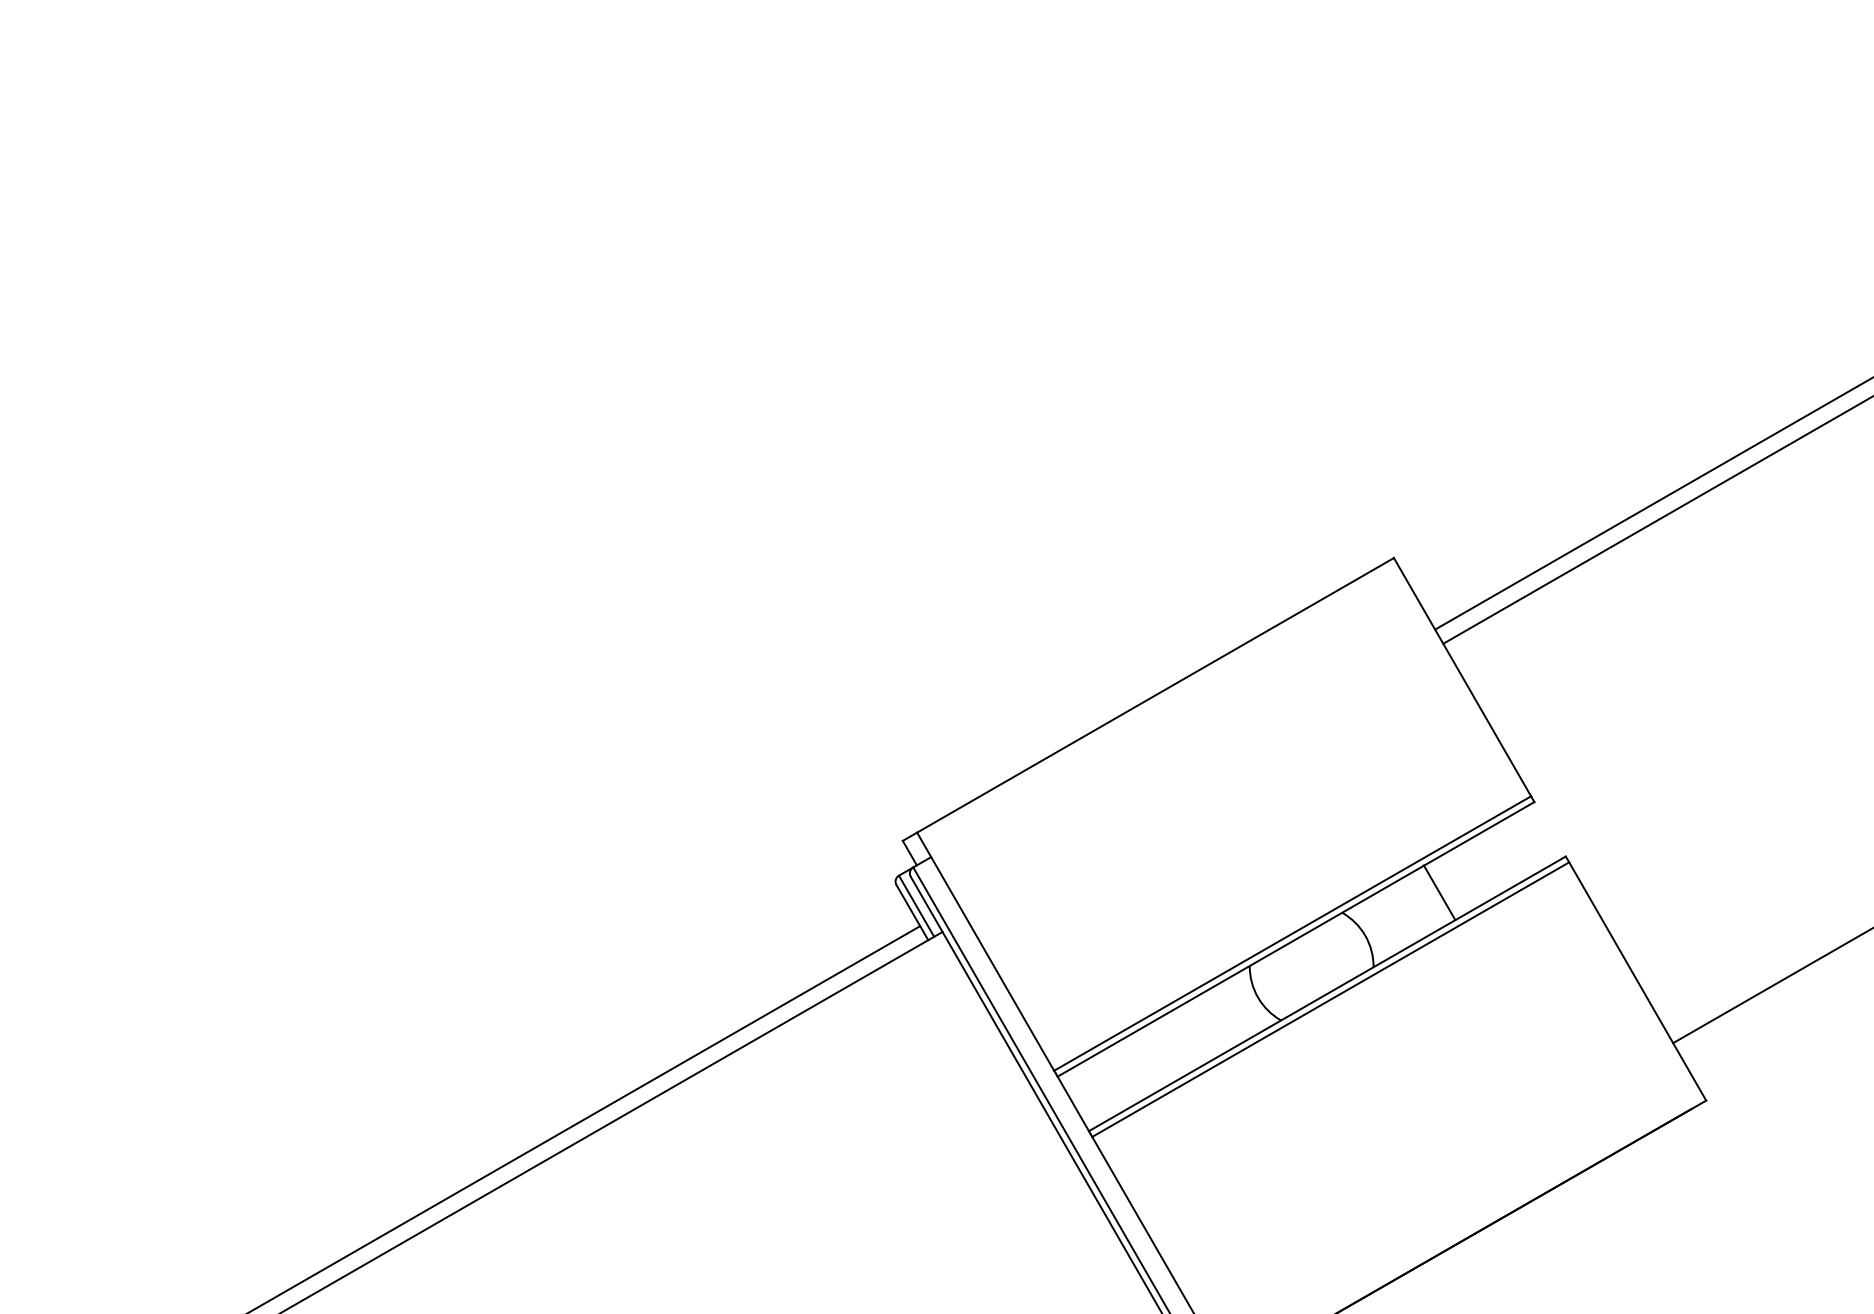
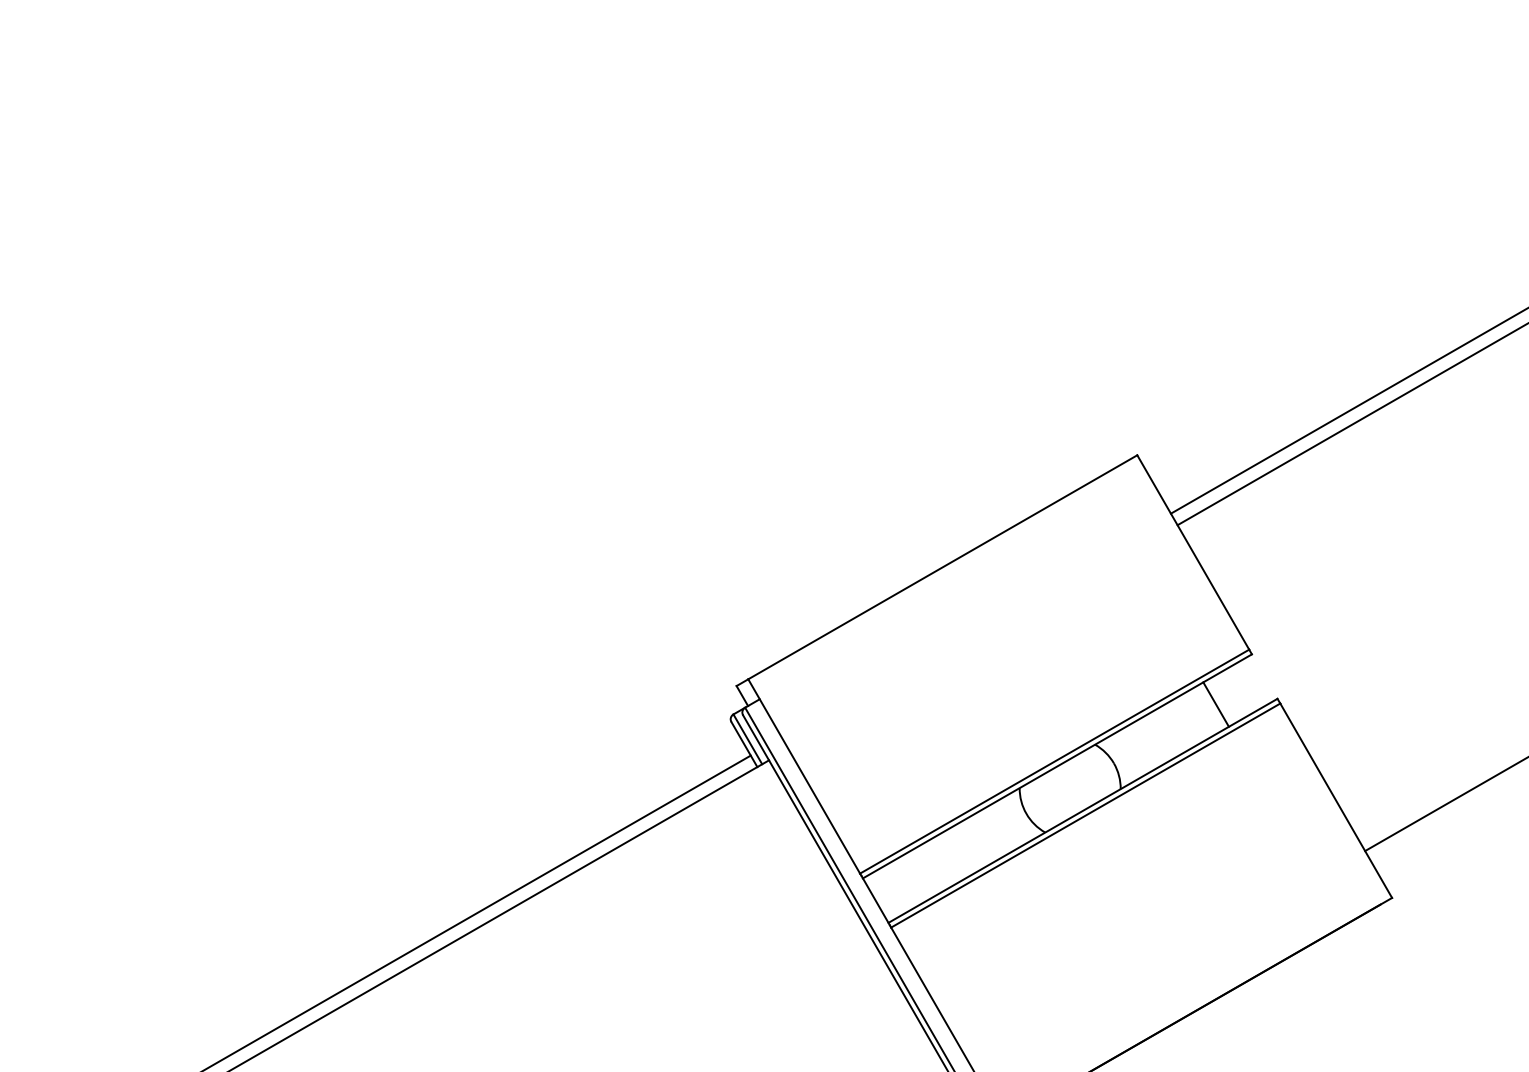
line: (1439, 892) -> (1216, 704), moved

